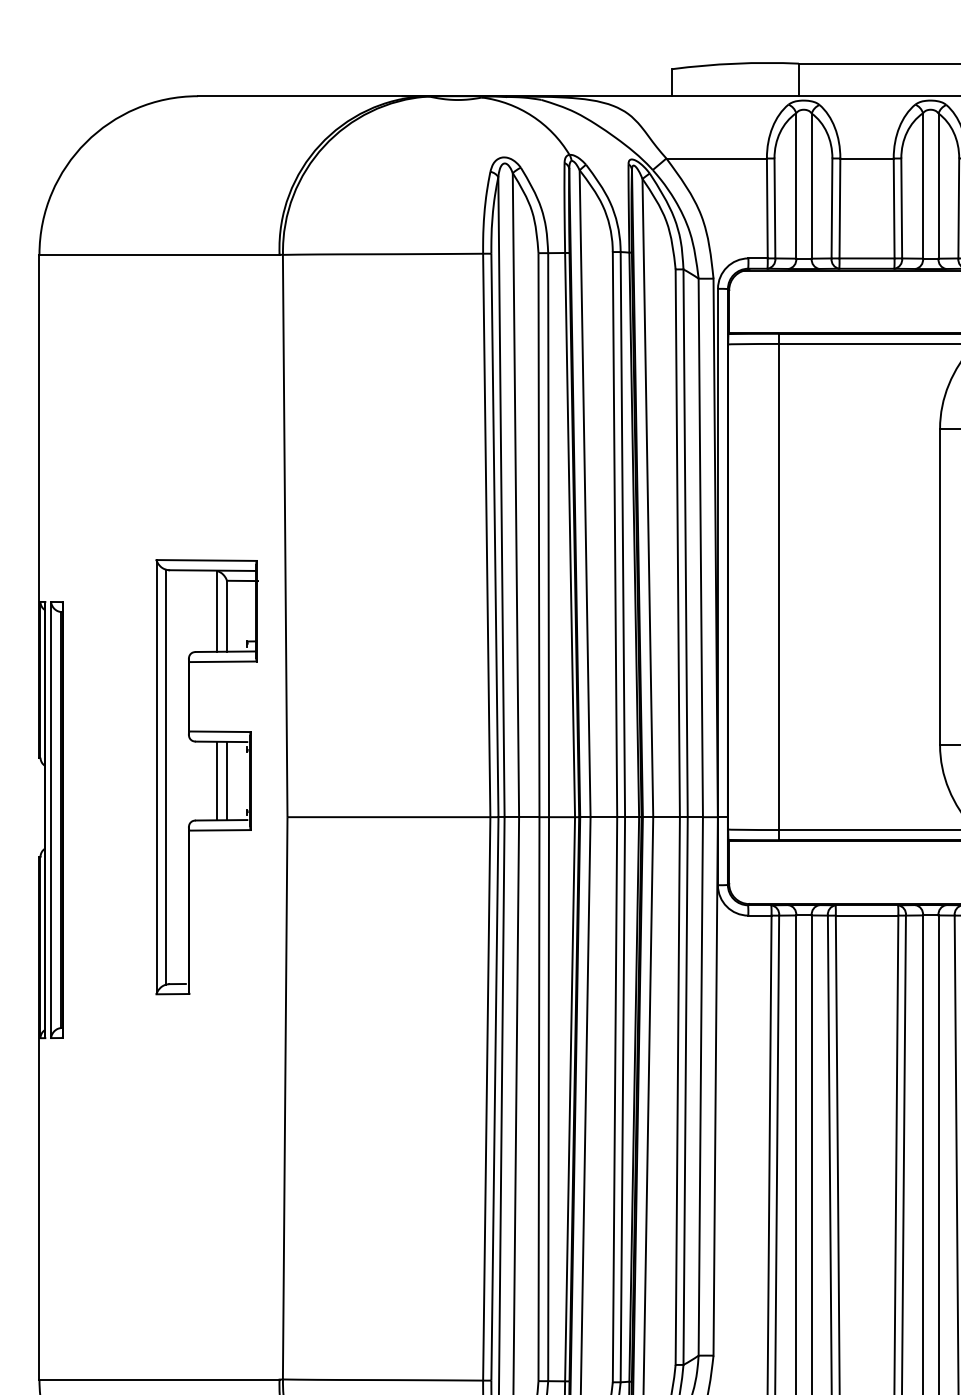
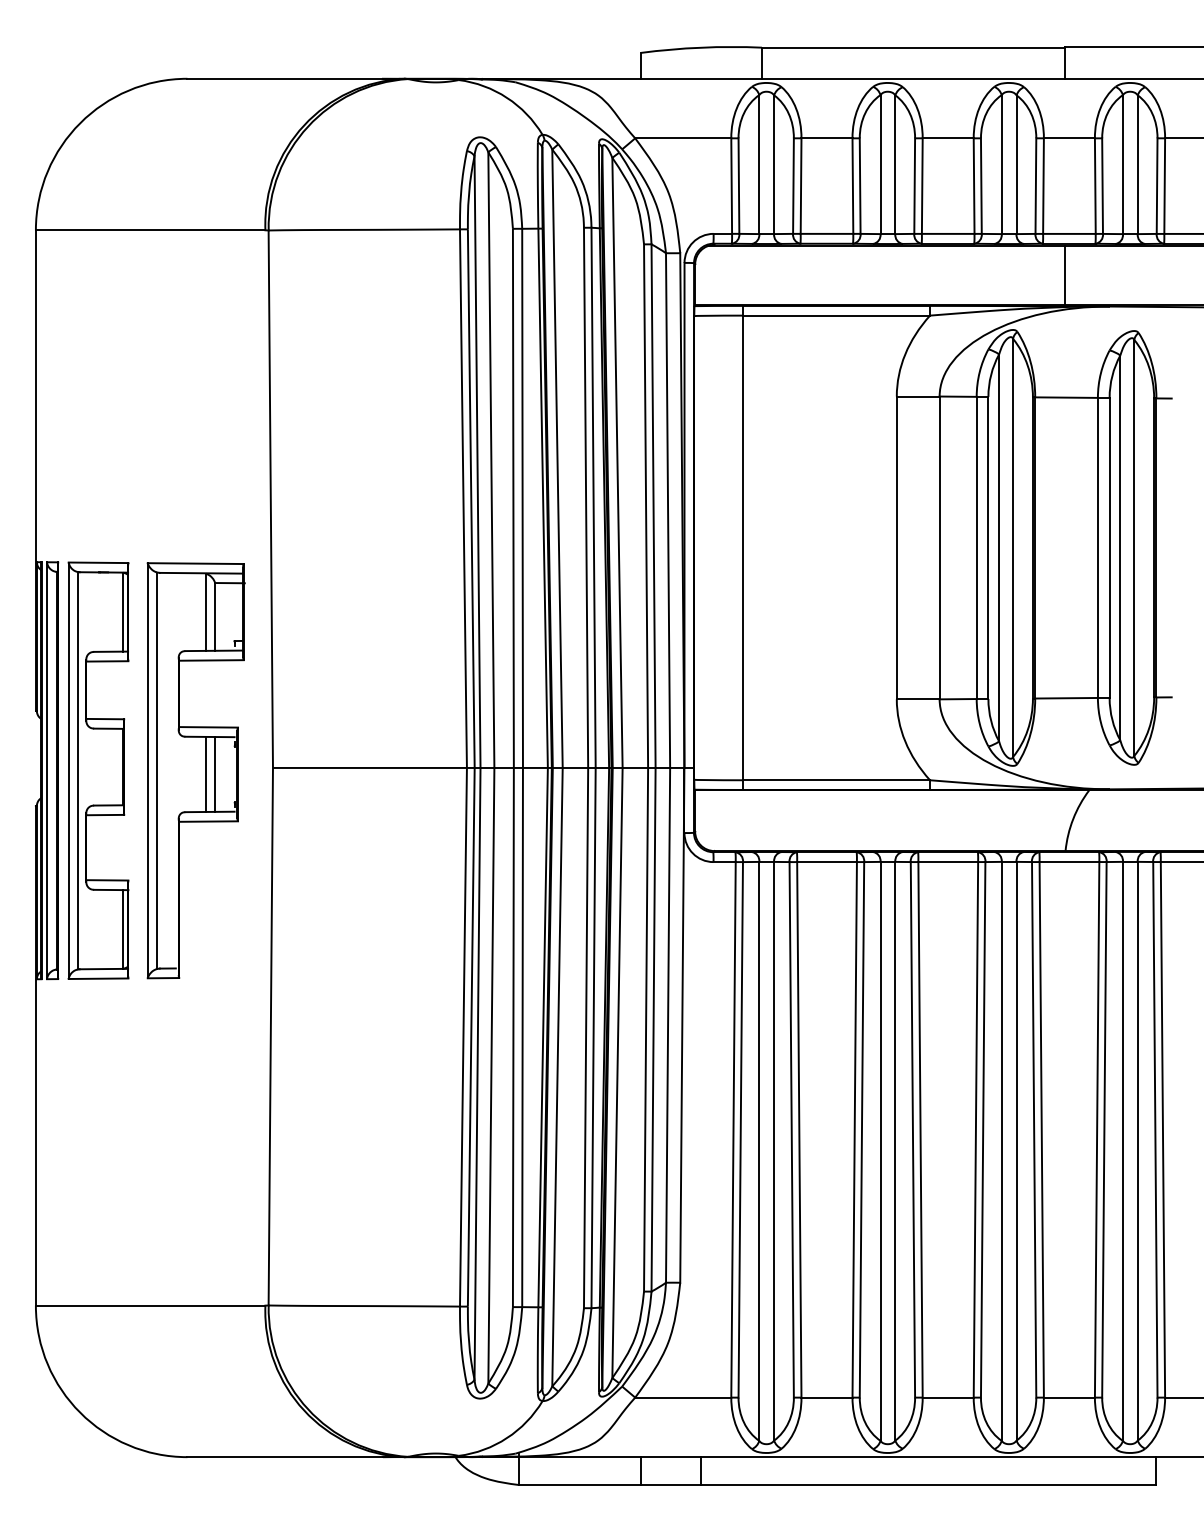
part: (206, 776) -> (195, 770), moved
part: (104, 819) -> (98, 770), added

